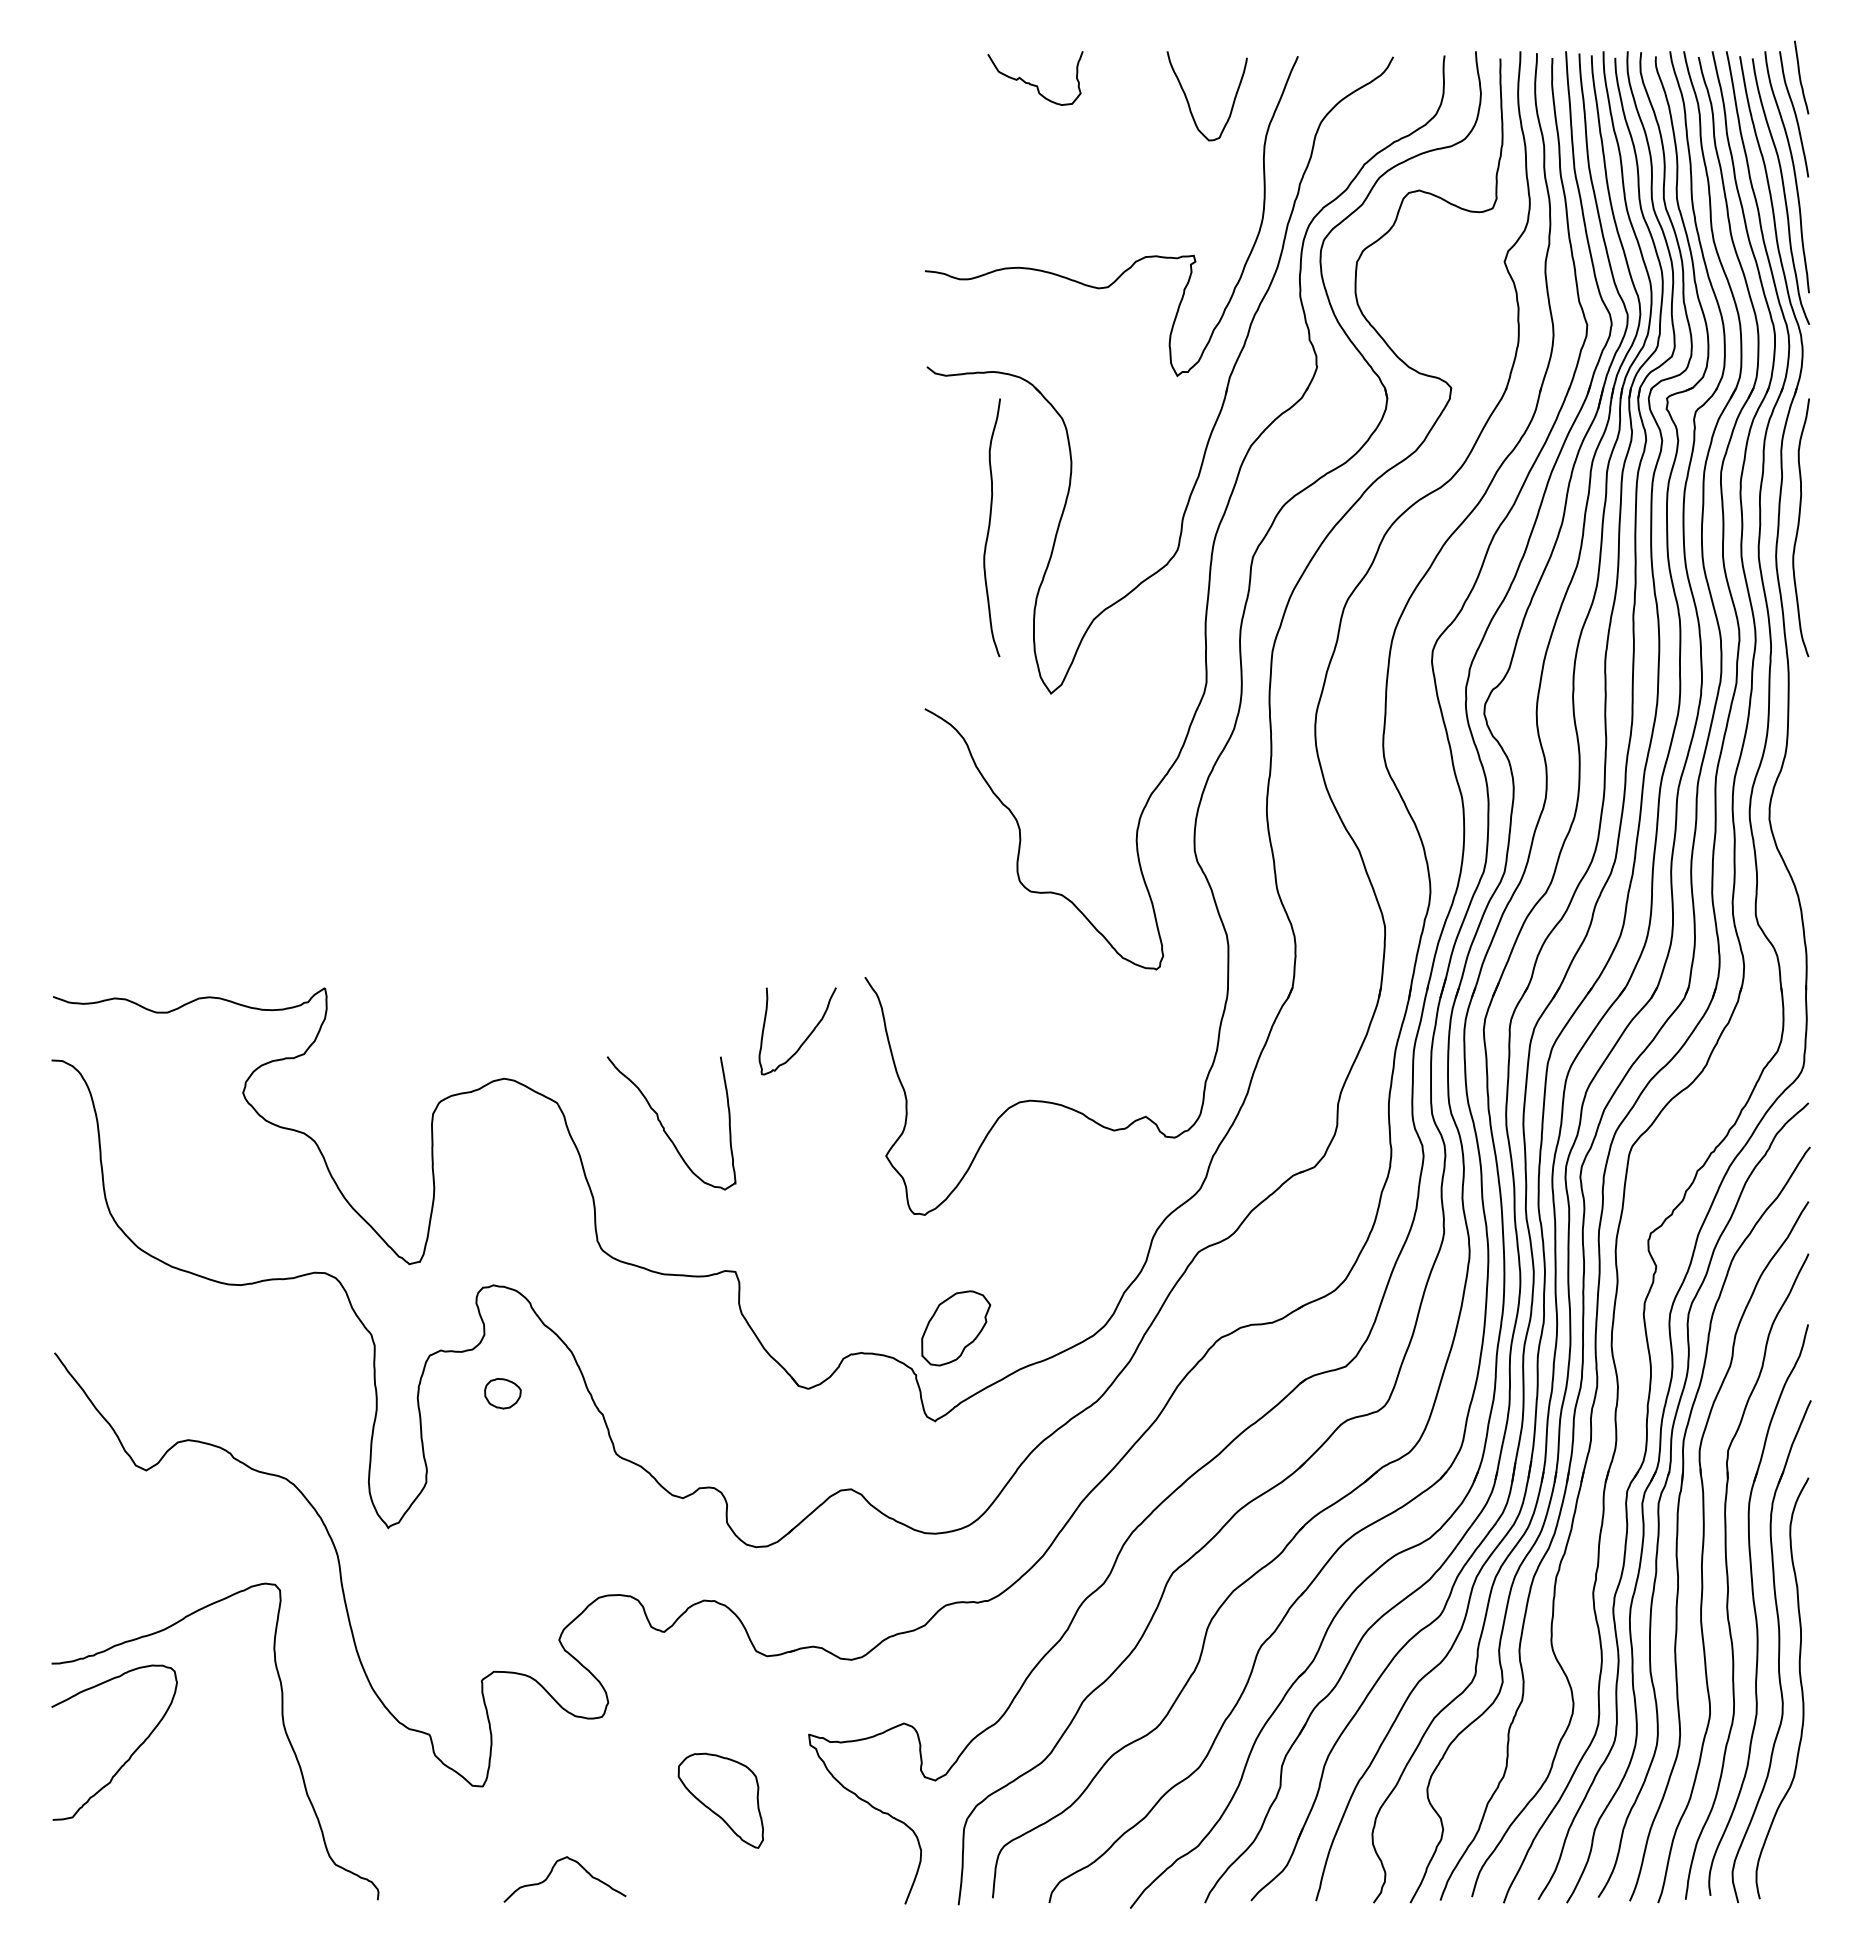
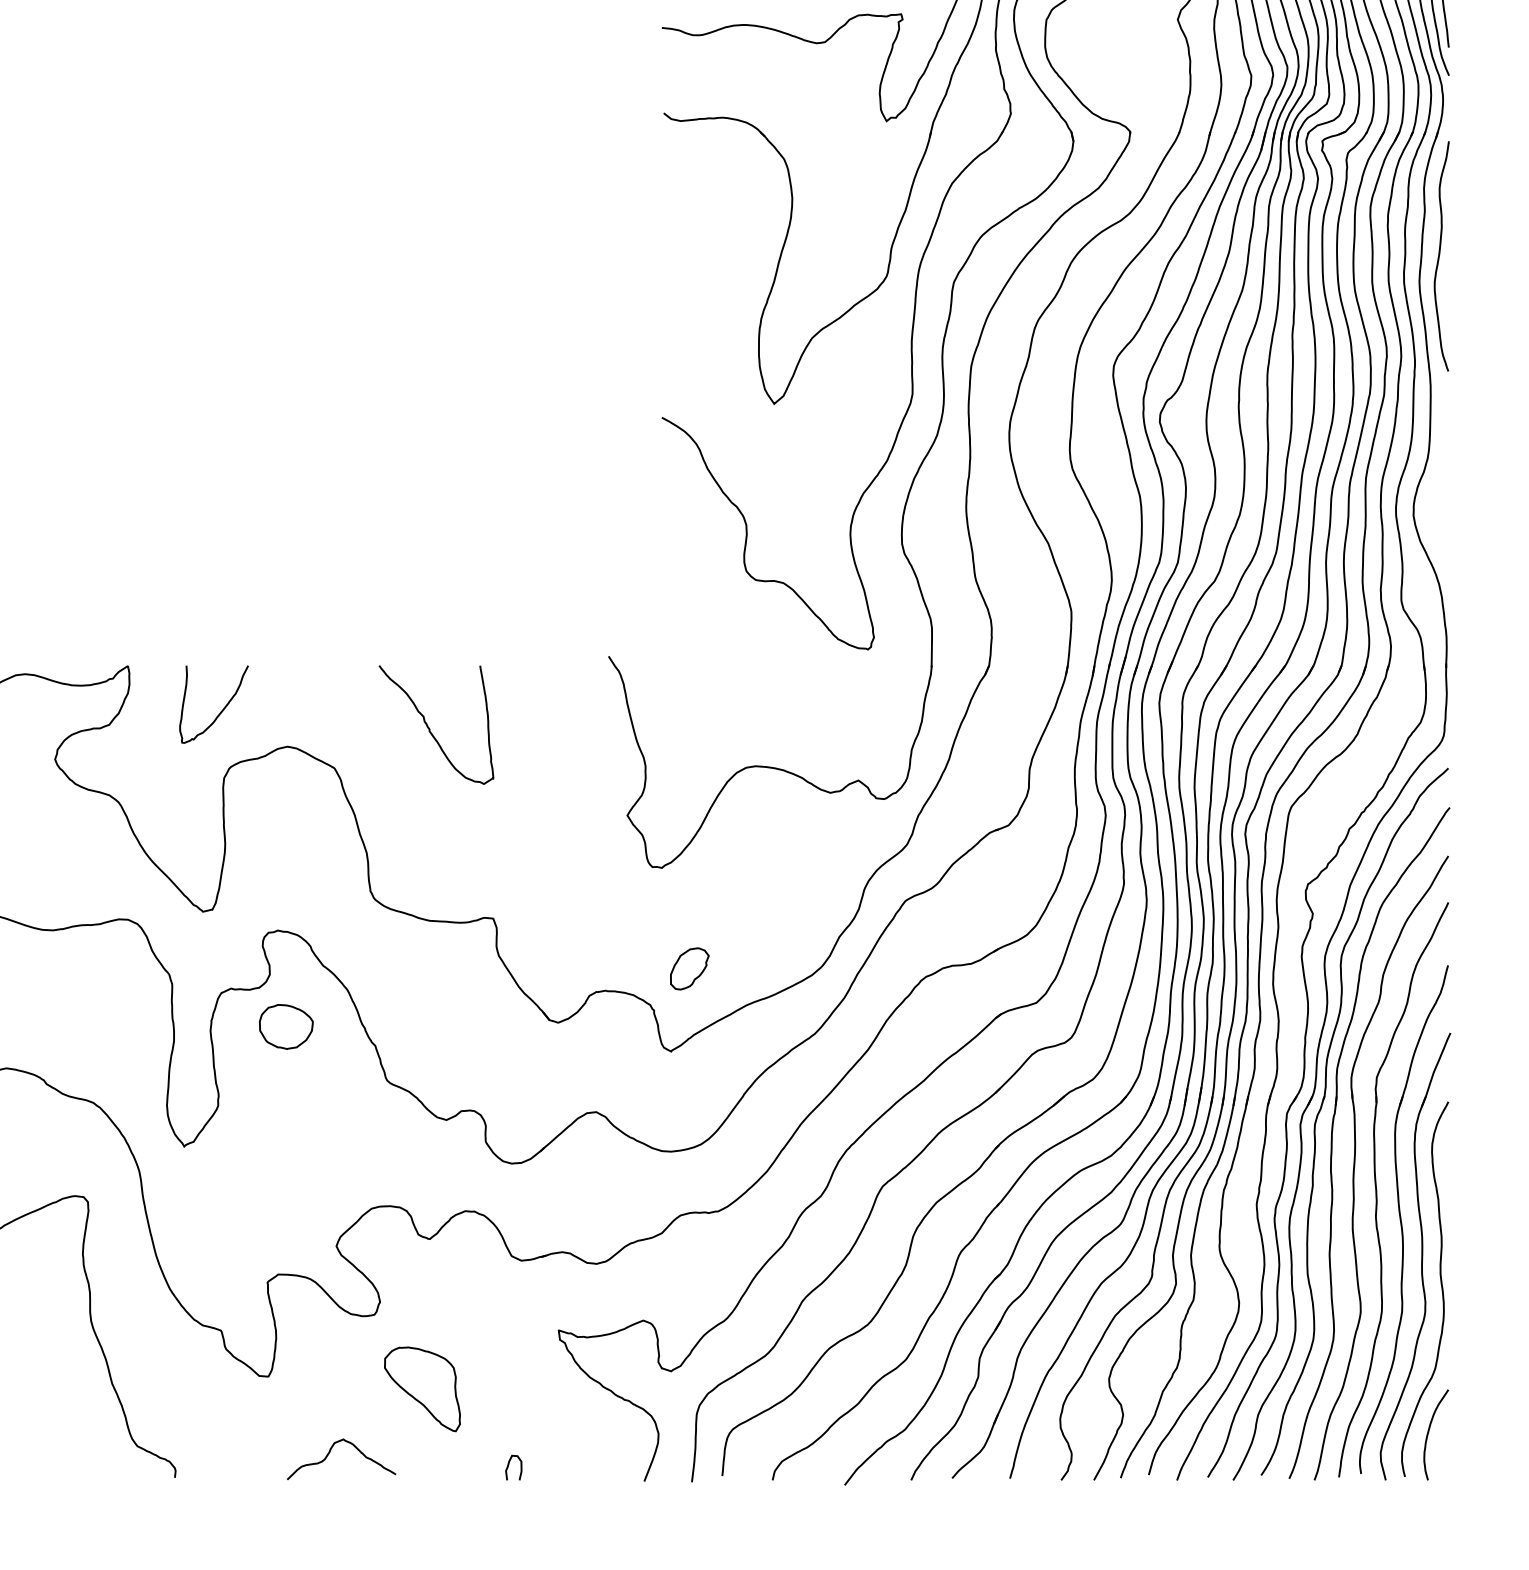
curve: (990, 526) -> (720, 255), removed
curve: (805, 1038) -> (220, 710), moved
curve: (664, 1127) -> (430, 728), moved
part: (956, 1328) -> (690, 968), size x0.62
part: (502, 1393) -> (285, 1026), size x1.67
part: (720, 1800) -> (422, 1389), moved
curve: (1786, 1851) -> (1428, 1434), added
curve: (753, 1885) -> (509, 1464), added

